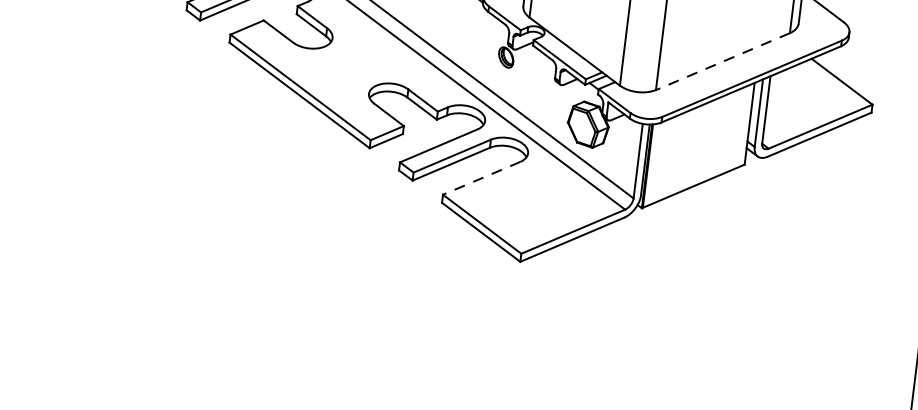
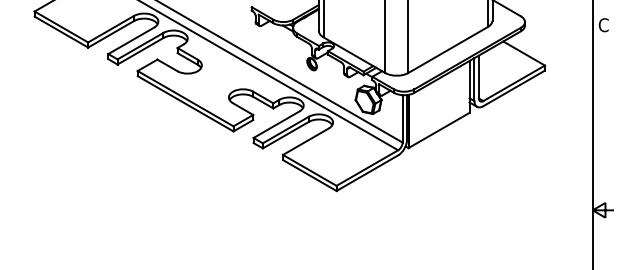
line: (723, 62) -> (448, 50), dashed -> solid
line: (480, 177) -> (305, 141), dashed -> solid

